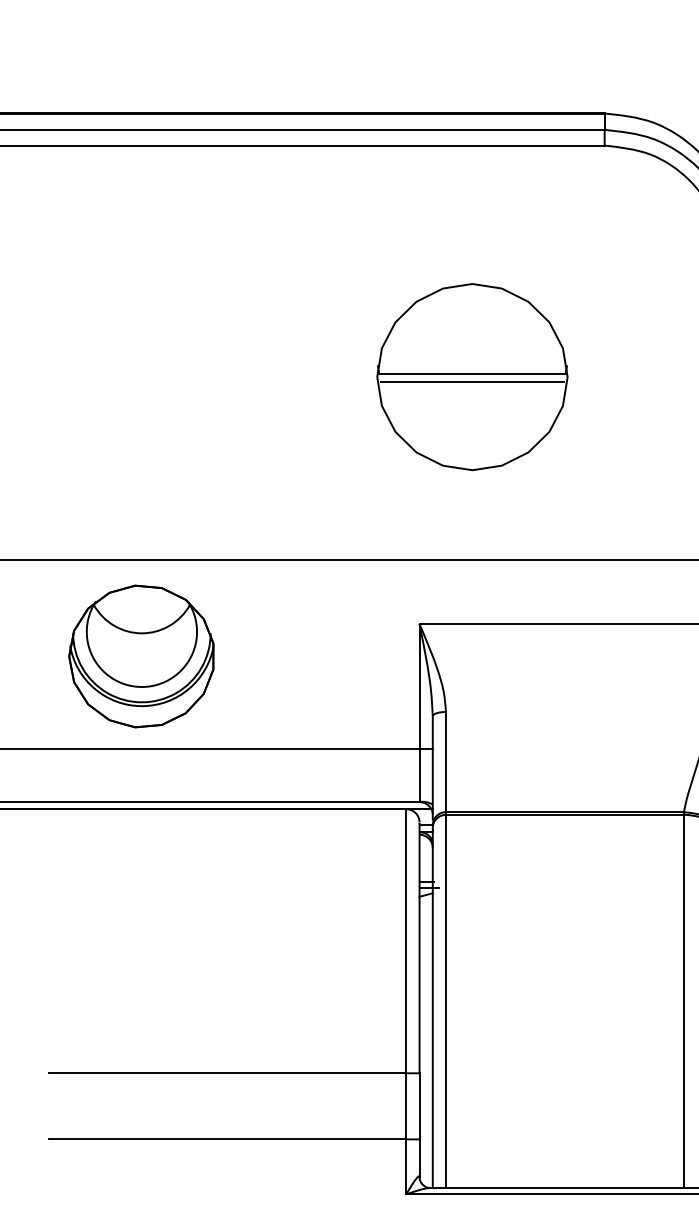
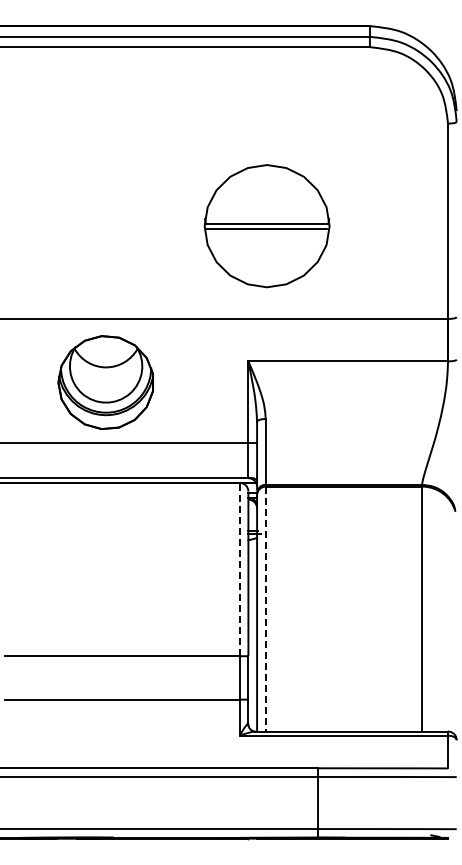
part: (471, 377) -> (266, 226), moved
part: (140, 656) -> (105, 382), moved
line: (405, 941) -> (239, 569), solid -> dashed
line: (445, 1002) -> (265, 609), solid -> dashed

